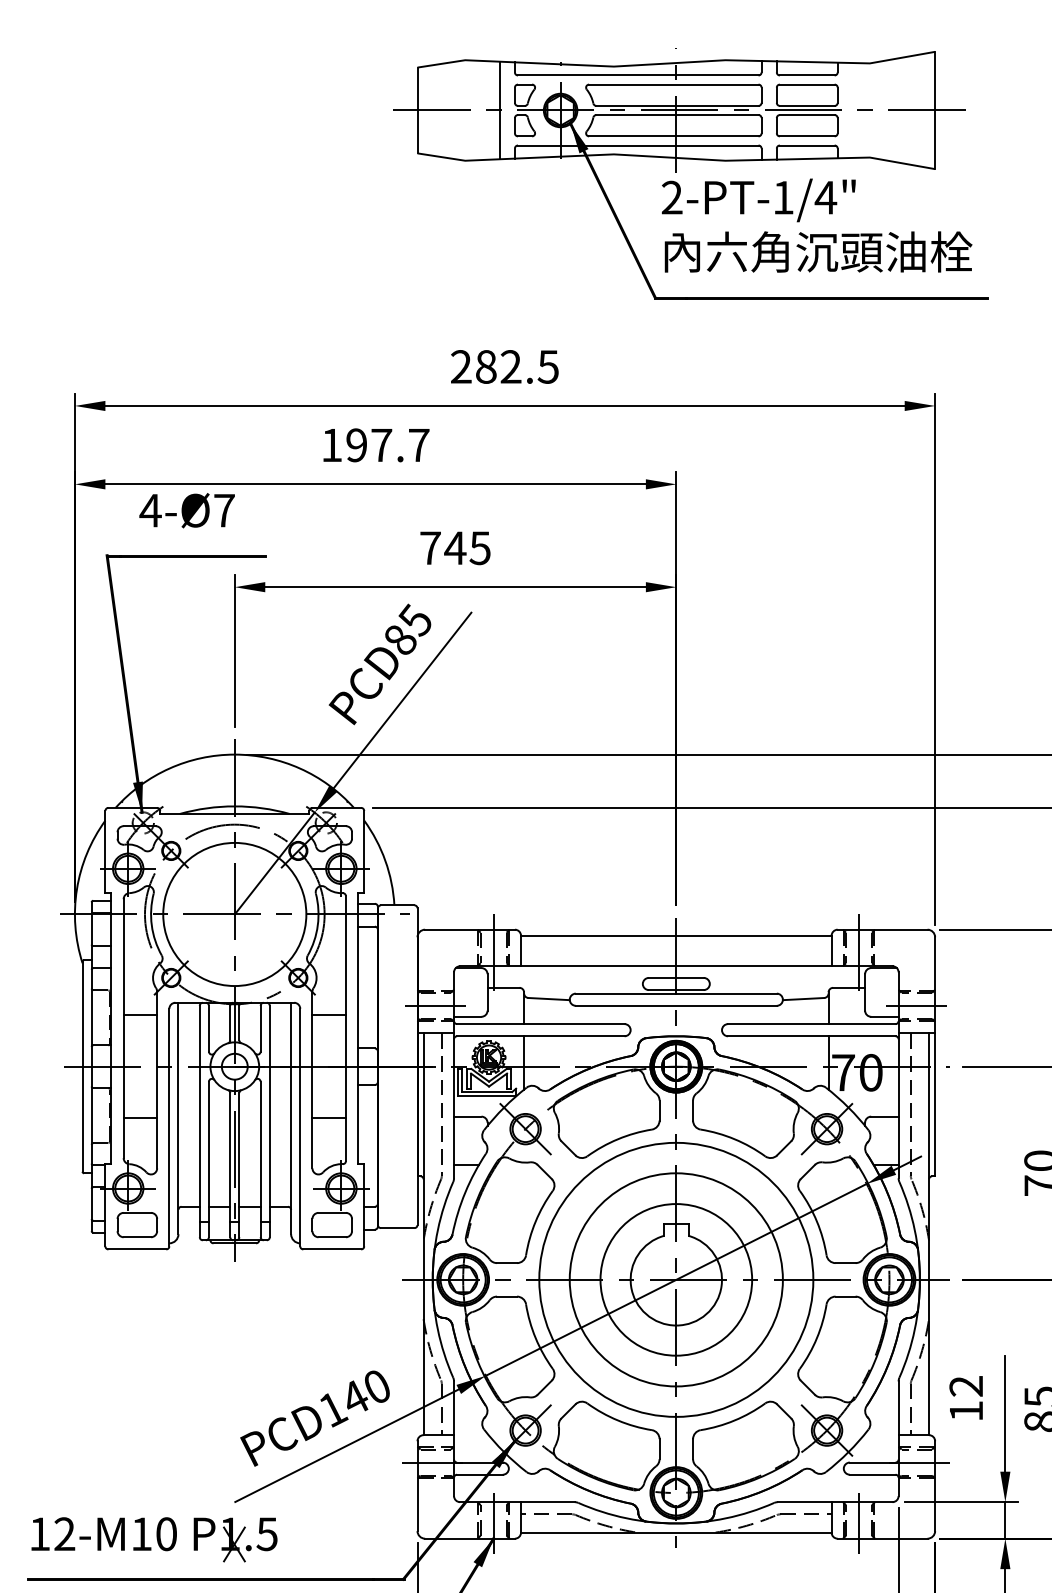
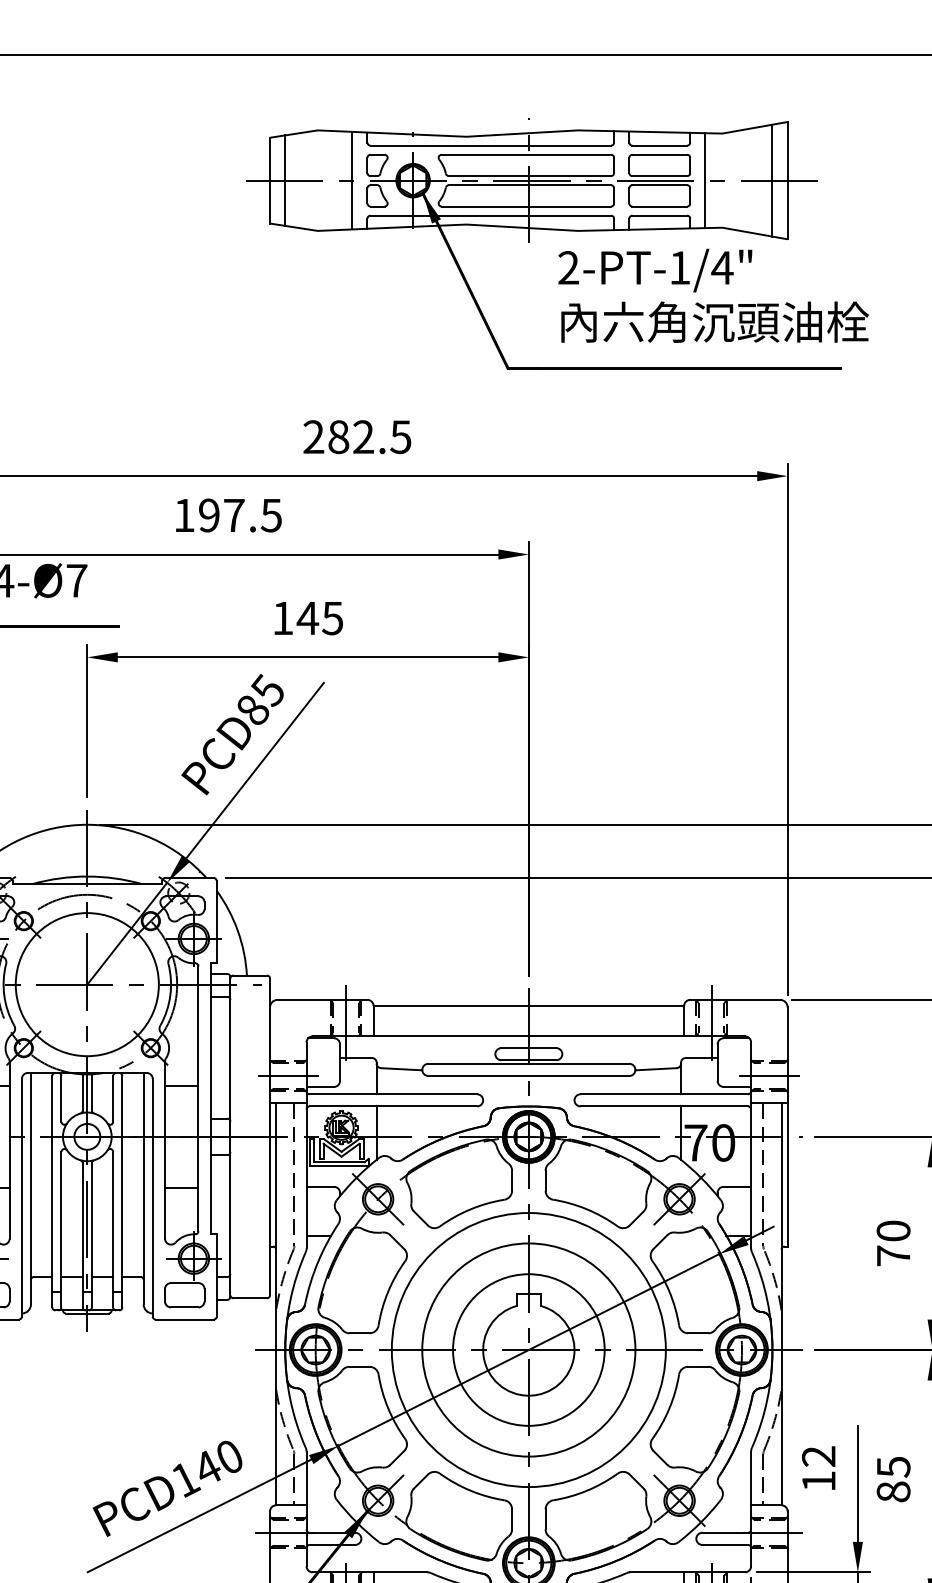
line: (432, 110) -> (285, 180), added
line: (852, 110) -> (705, 180), added
line: (919, 110) -> (772, 180), added
text: (817, 225) -> (714, 295), moved
text: (418, 445) -> (271, 515), 197.7 -> 197.5
text: (430, 547) -> (283, 617), 745 -> 145

